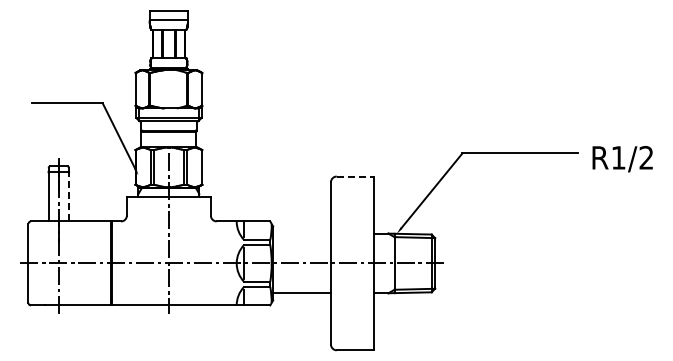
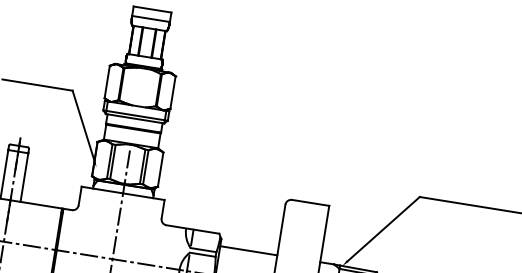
line: (355, 176) -> (310, 202), dashed -> solid
line: (68, 196) -> (24, 177), dashed -> solid
line: (301, 233) -> (248, 250), added

